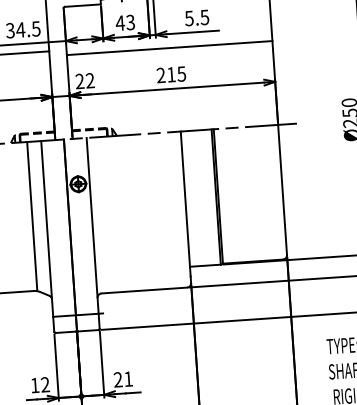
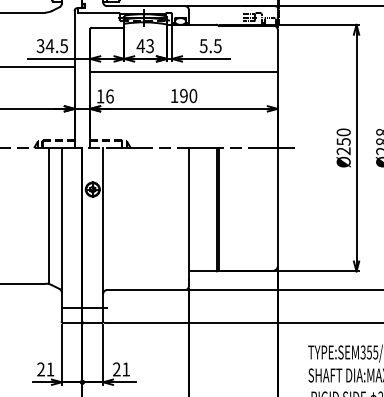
text: (170, 75) -> (183, 96), 215 -> 190
text: (84, 81) -> (104, 96), 22 -> 16
text: (39, 385) -> (45, 369), 12 -> 21

